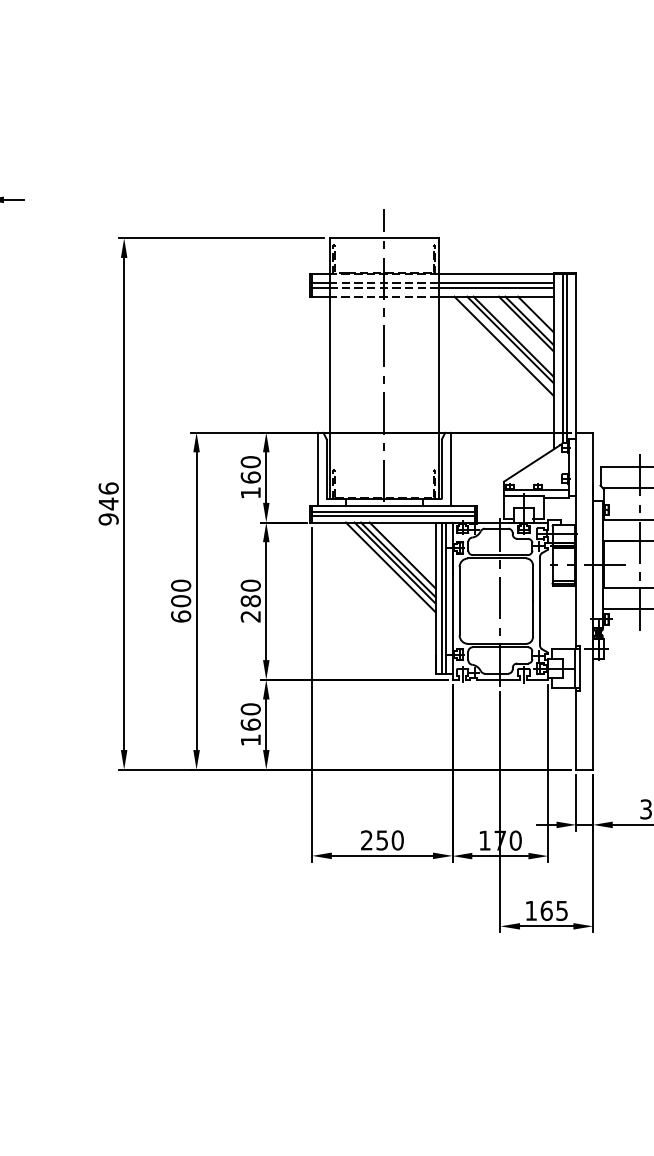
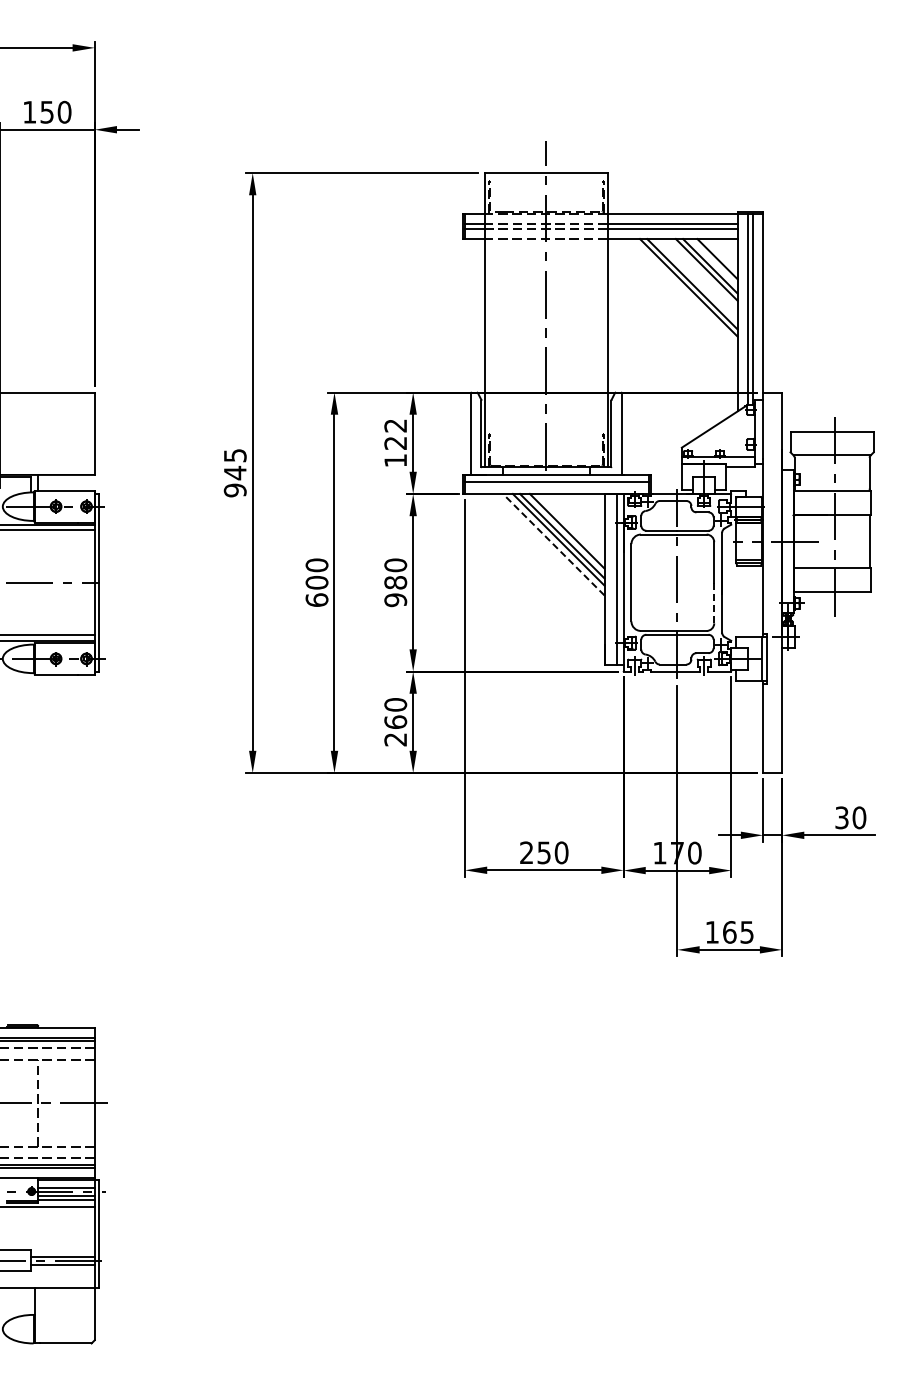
line: (503, 346) -> (681, 295), removed
text: (250, 469) -> (395, 434), 160 -> 122
text: (108, 488) -> (234, 455), 946 -> 945
line: (393, 516) -> (556, 487), removed
line: (390, 567) -> (553, 544), solid -> dashed
line: (441, 598) -> (611, 579), removed
text: (250, 616) -> (395, 600), 280 -> 980
line: (533, 619) -> (714, 603), solid -> dashed
text: (250, 740) -> (395, 739), 160 -> 260

